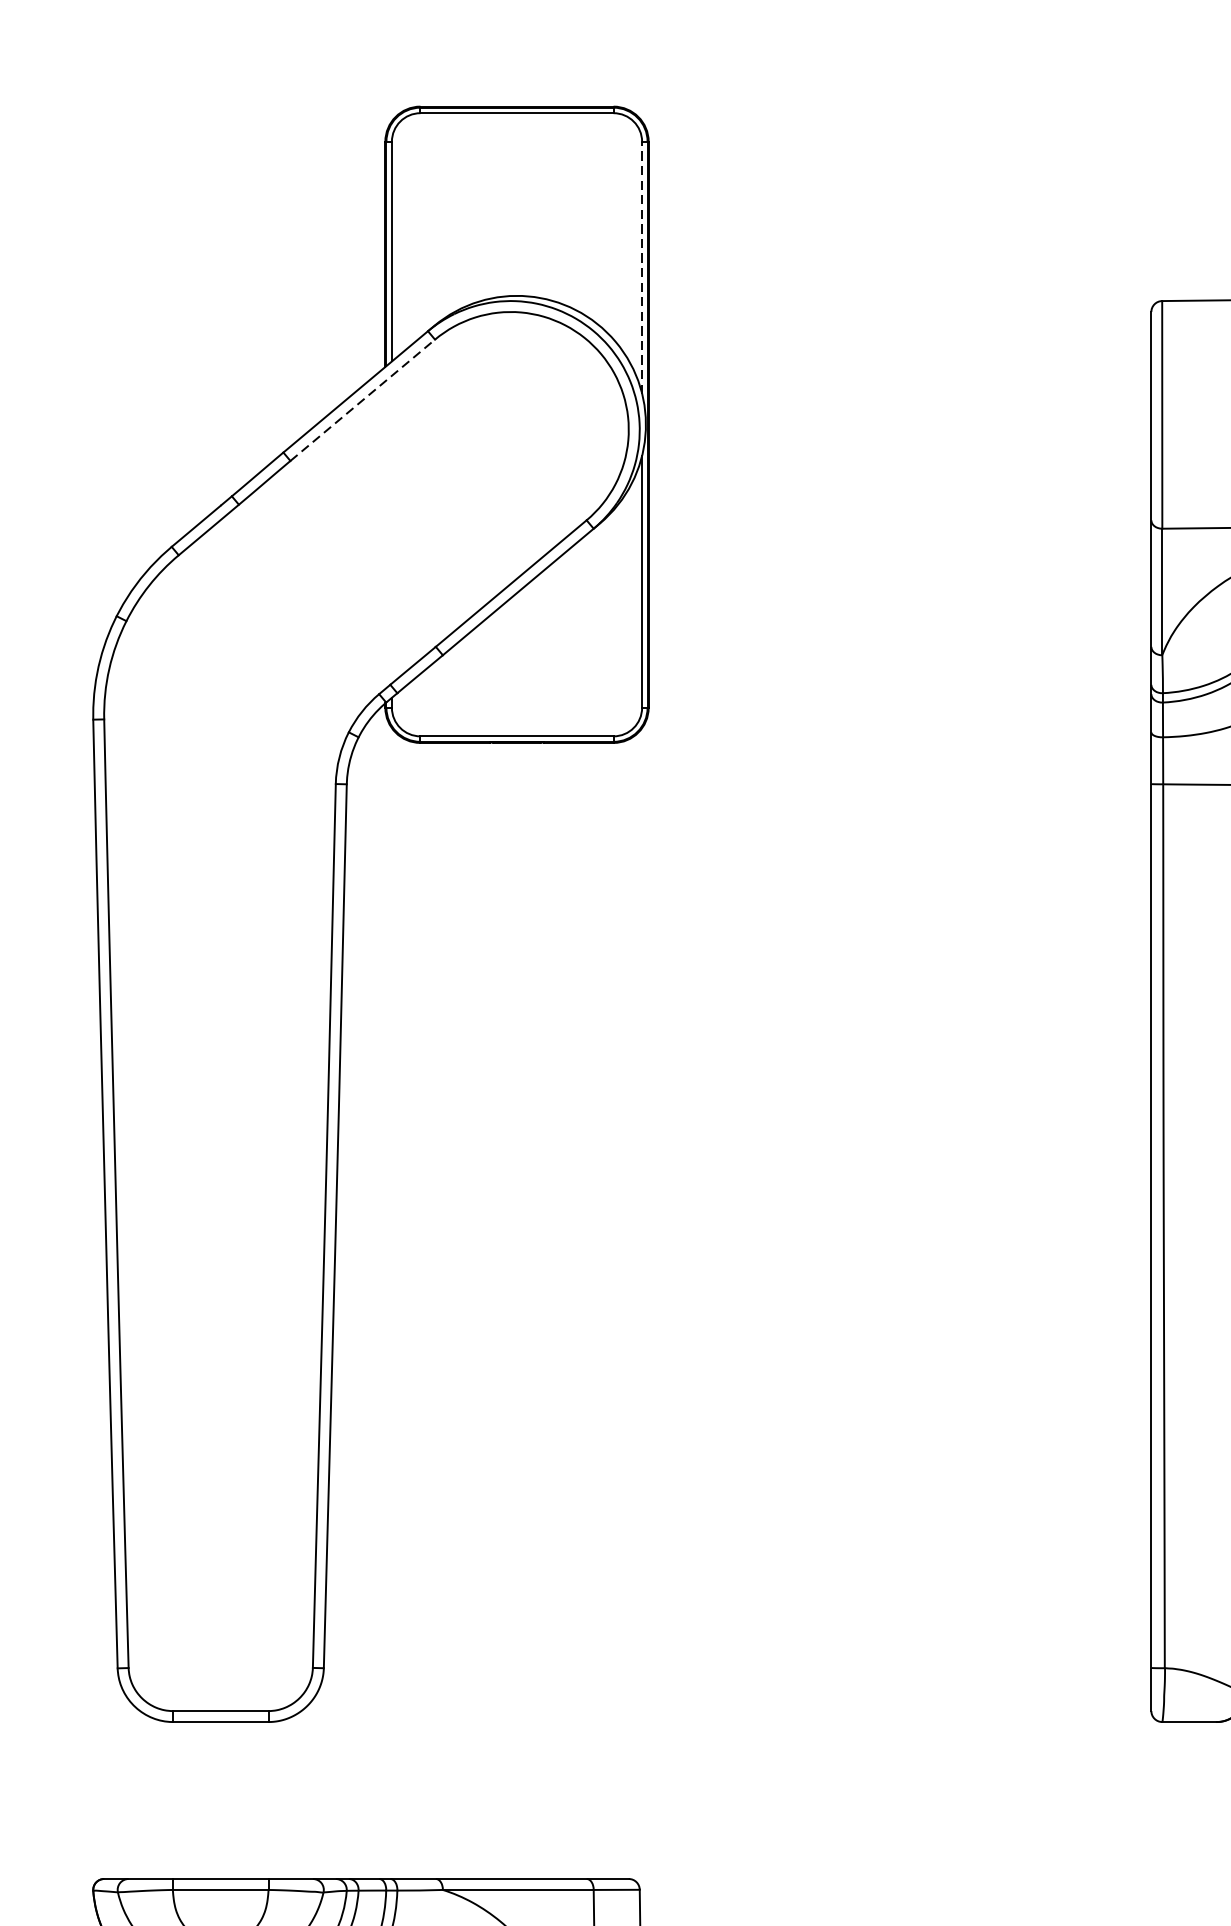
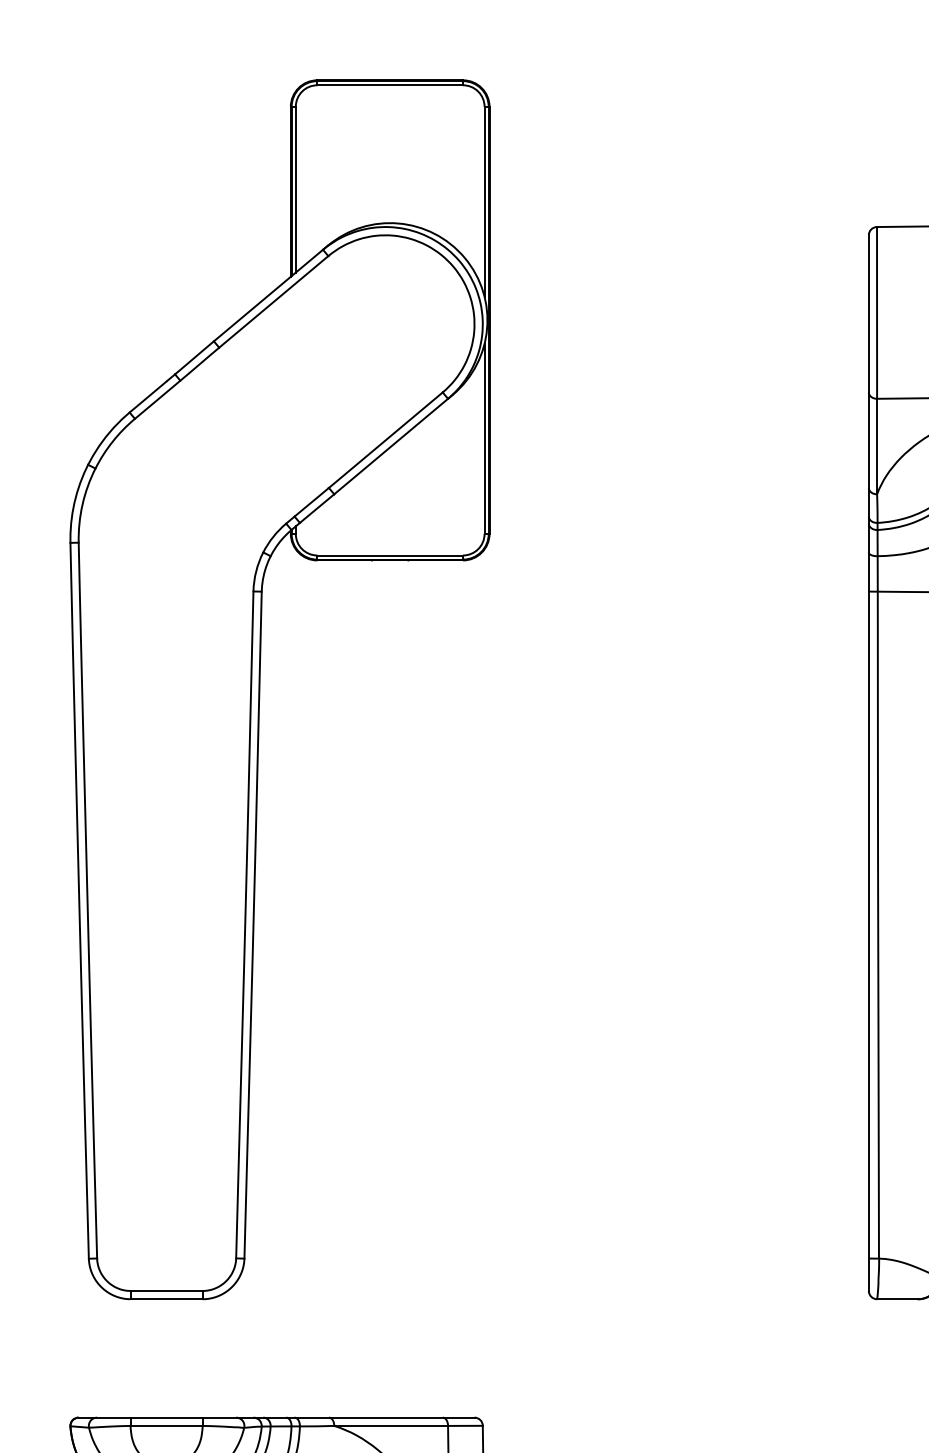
line: (642, 267) -> (484, 201), dashed -> solid
line: (363, 399) -> (274, 301), dashed -> solid

